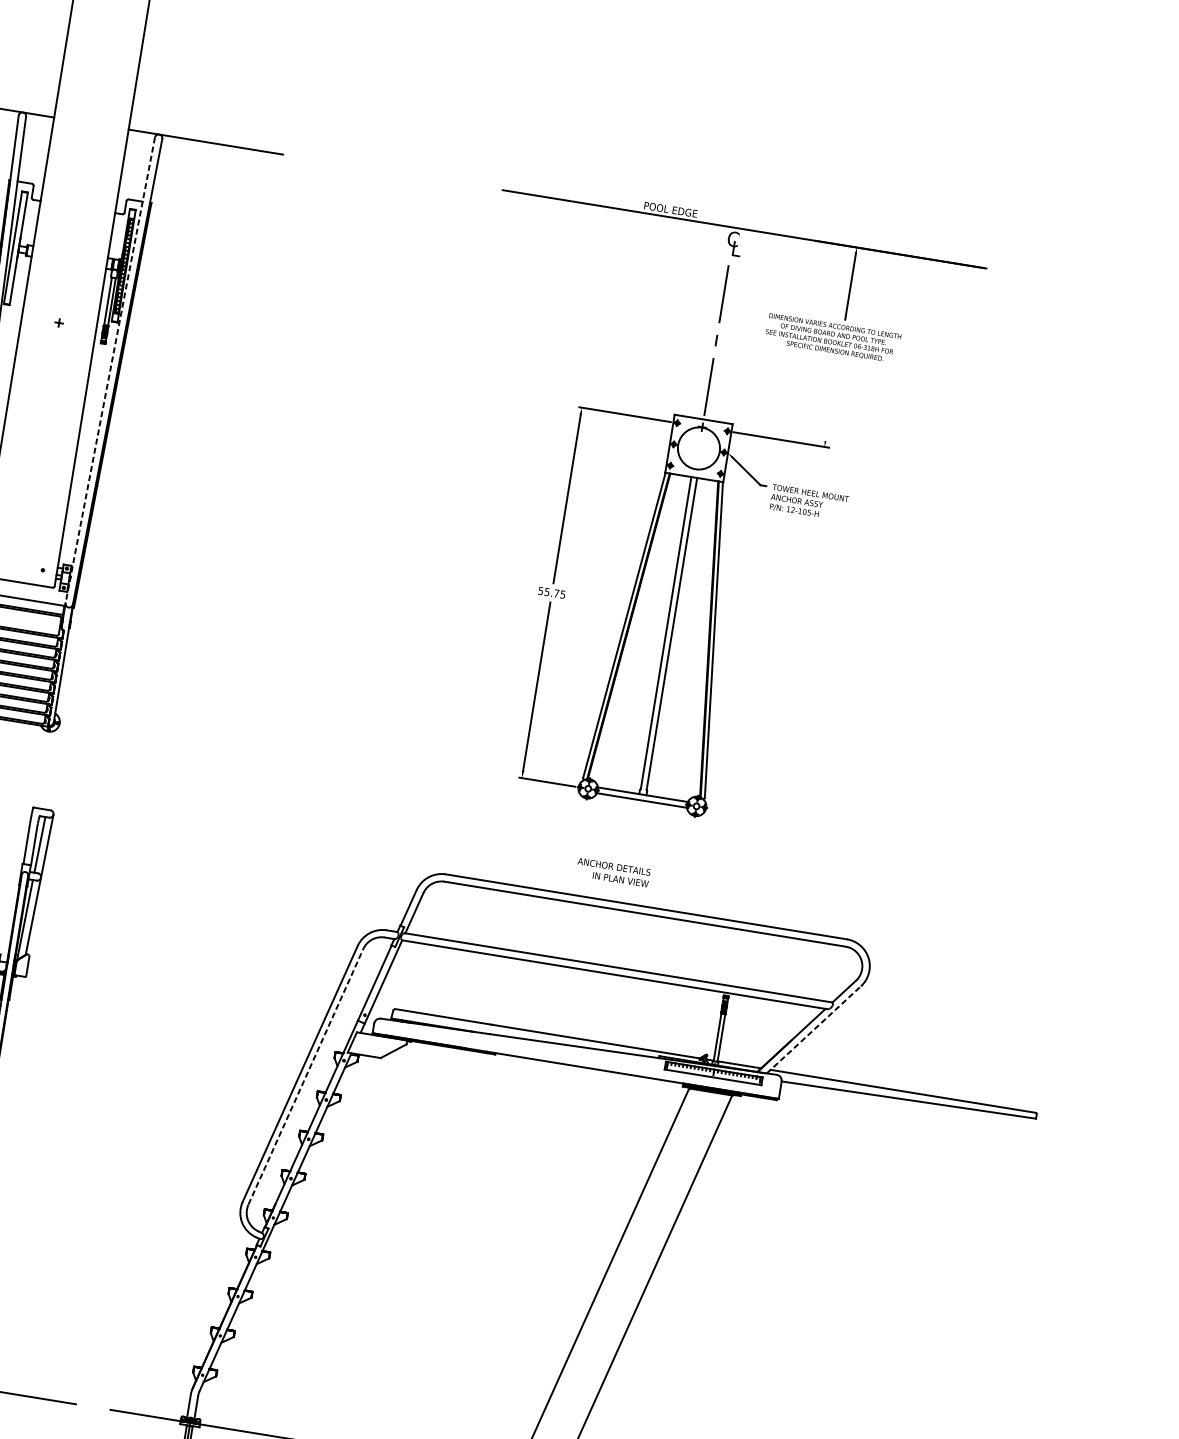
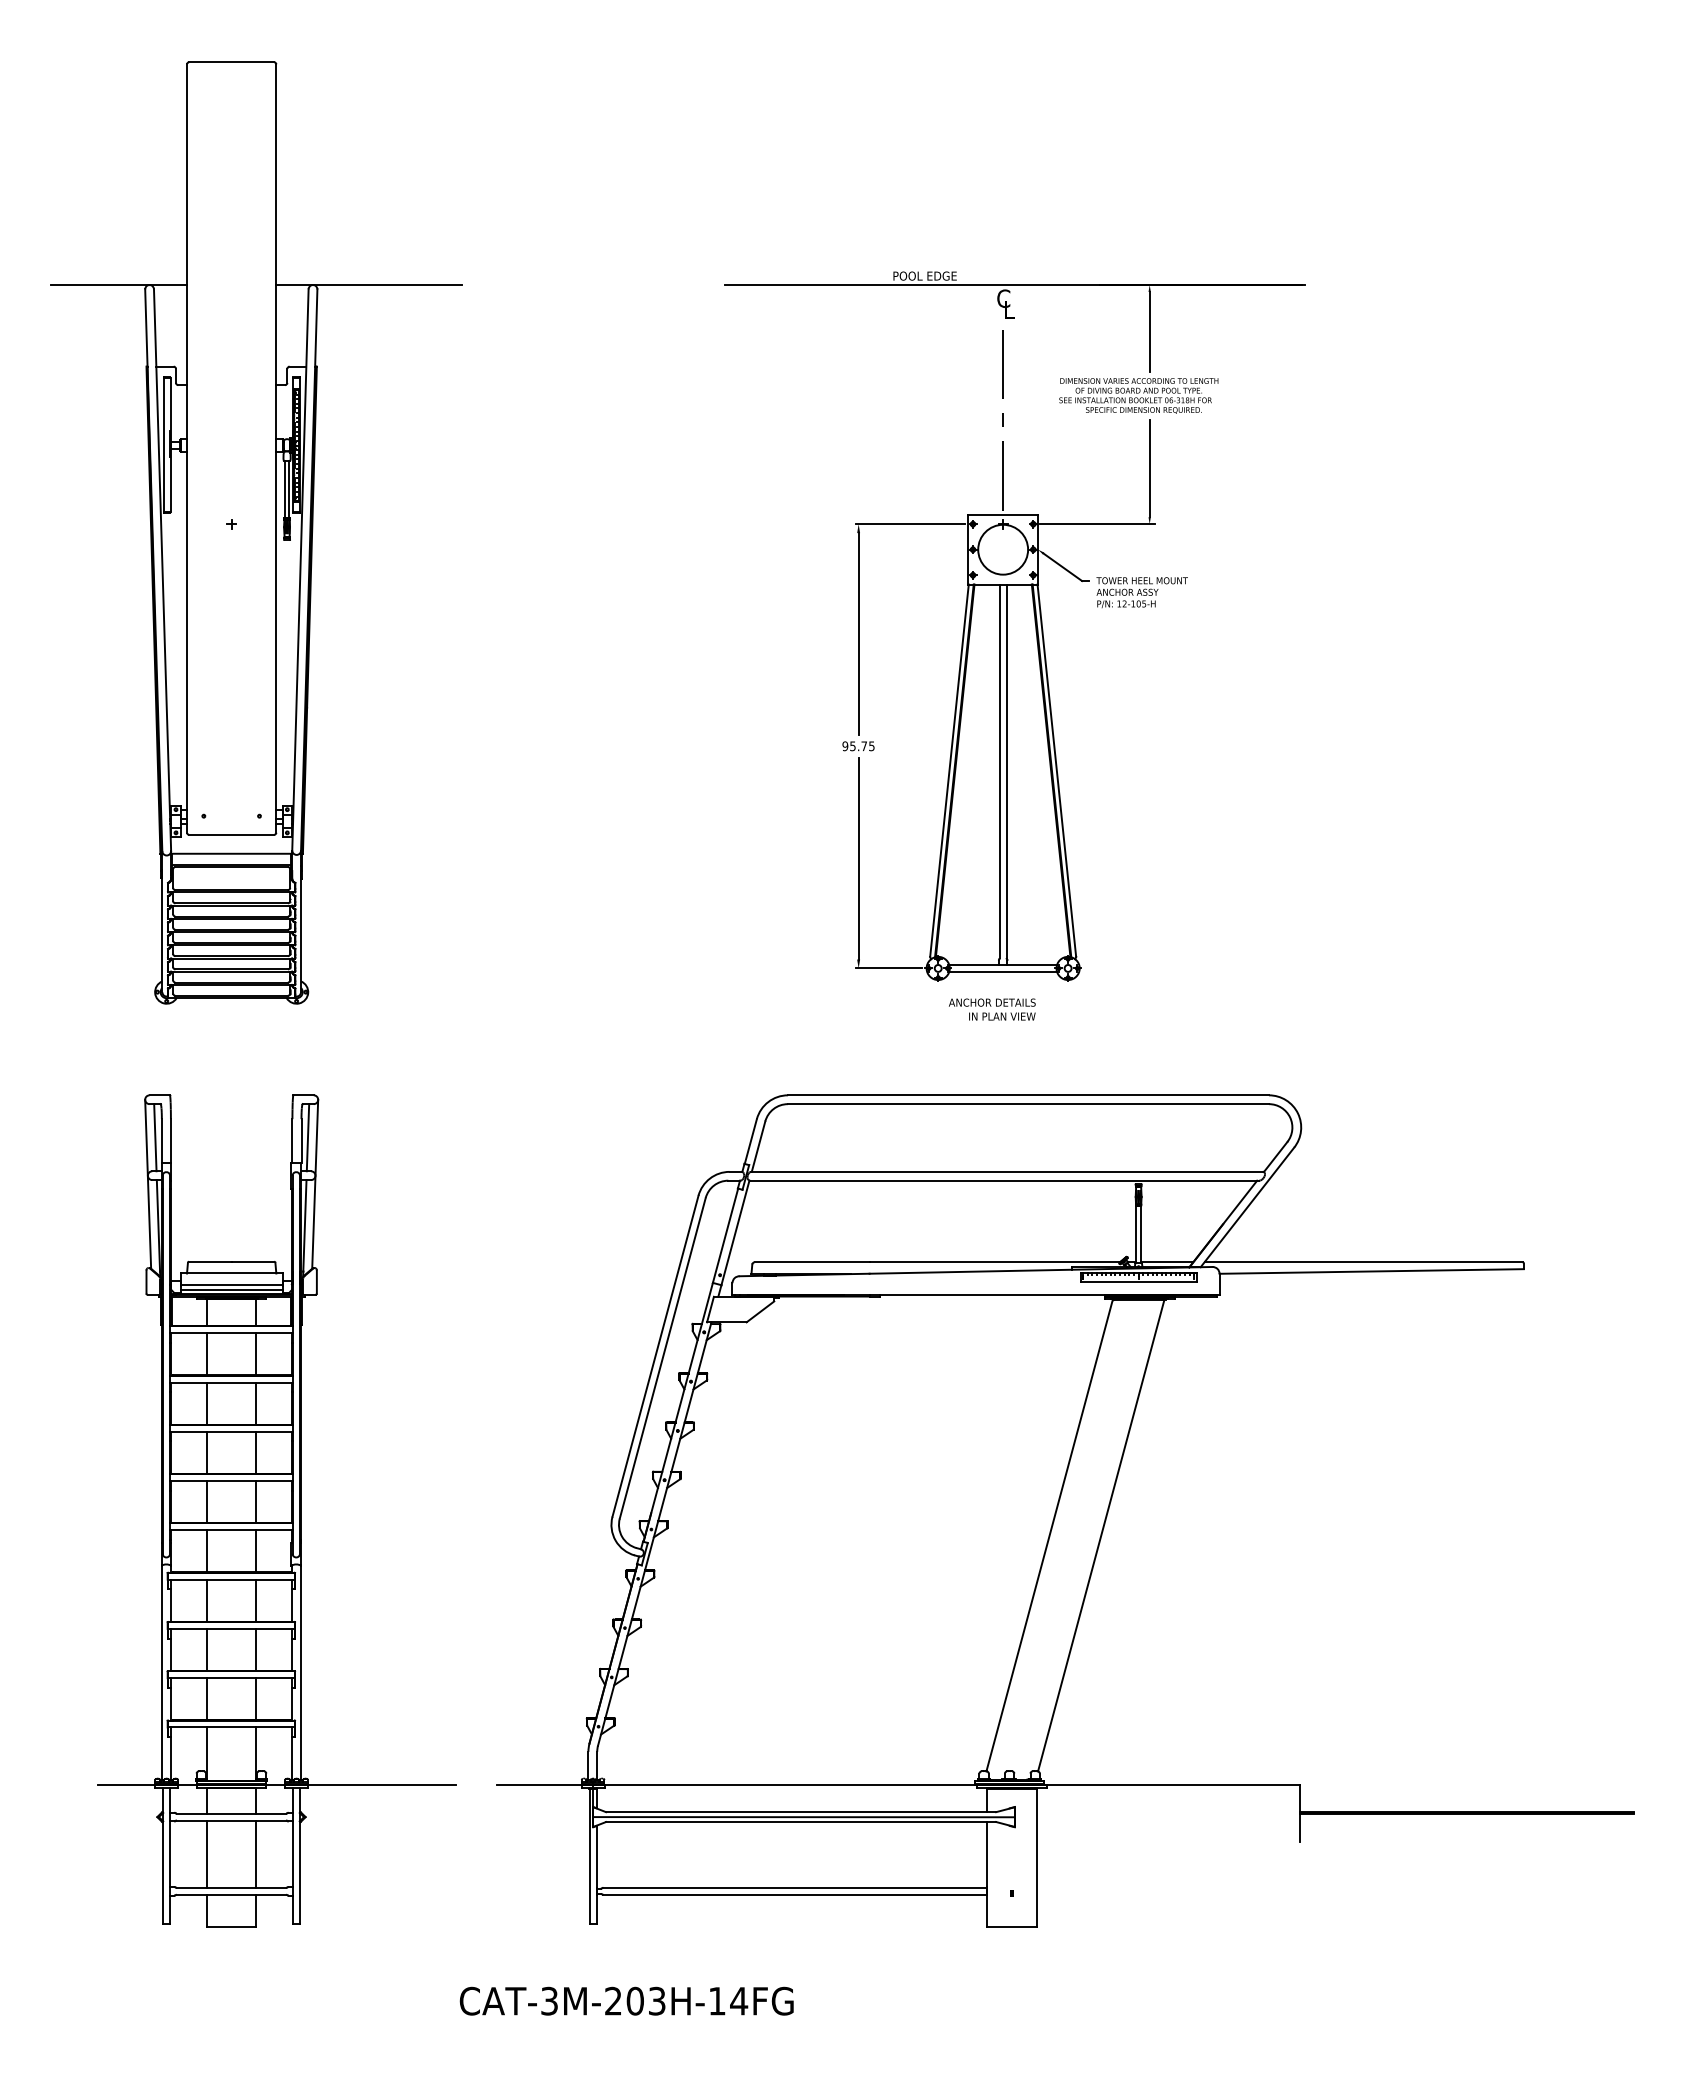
line: (110, 370) -> (300, 569), dashed -> solid
line: (831, 400) -> (1149, 468), added
text: (541, 590) -> (845, 745), 55.75 -> 95.75
text: (613, 872) -> (992, 1009), moved
line: (813, 1029) -> (1247, 1207), dashed -> solid
line: (305, 1076) -> (662, 1358), dashed -> solid

